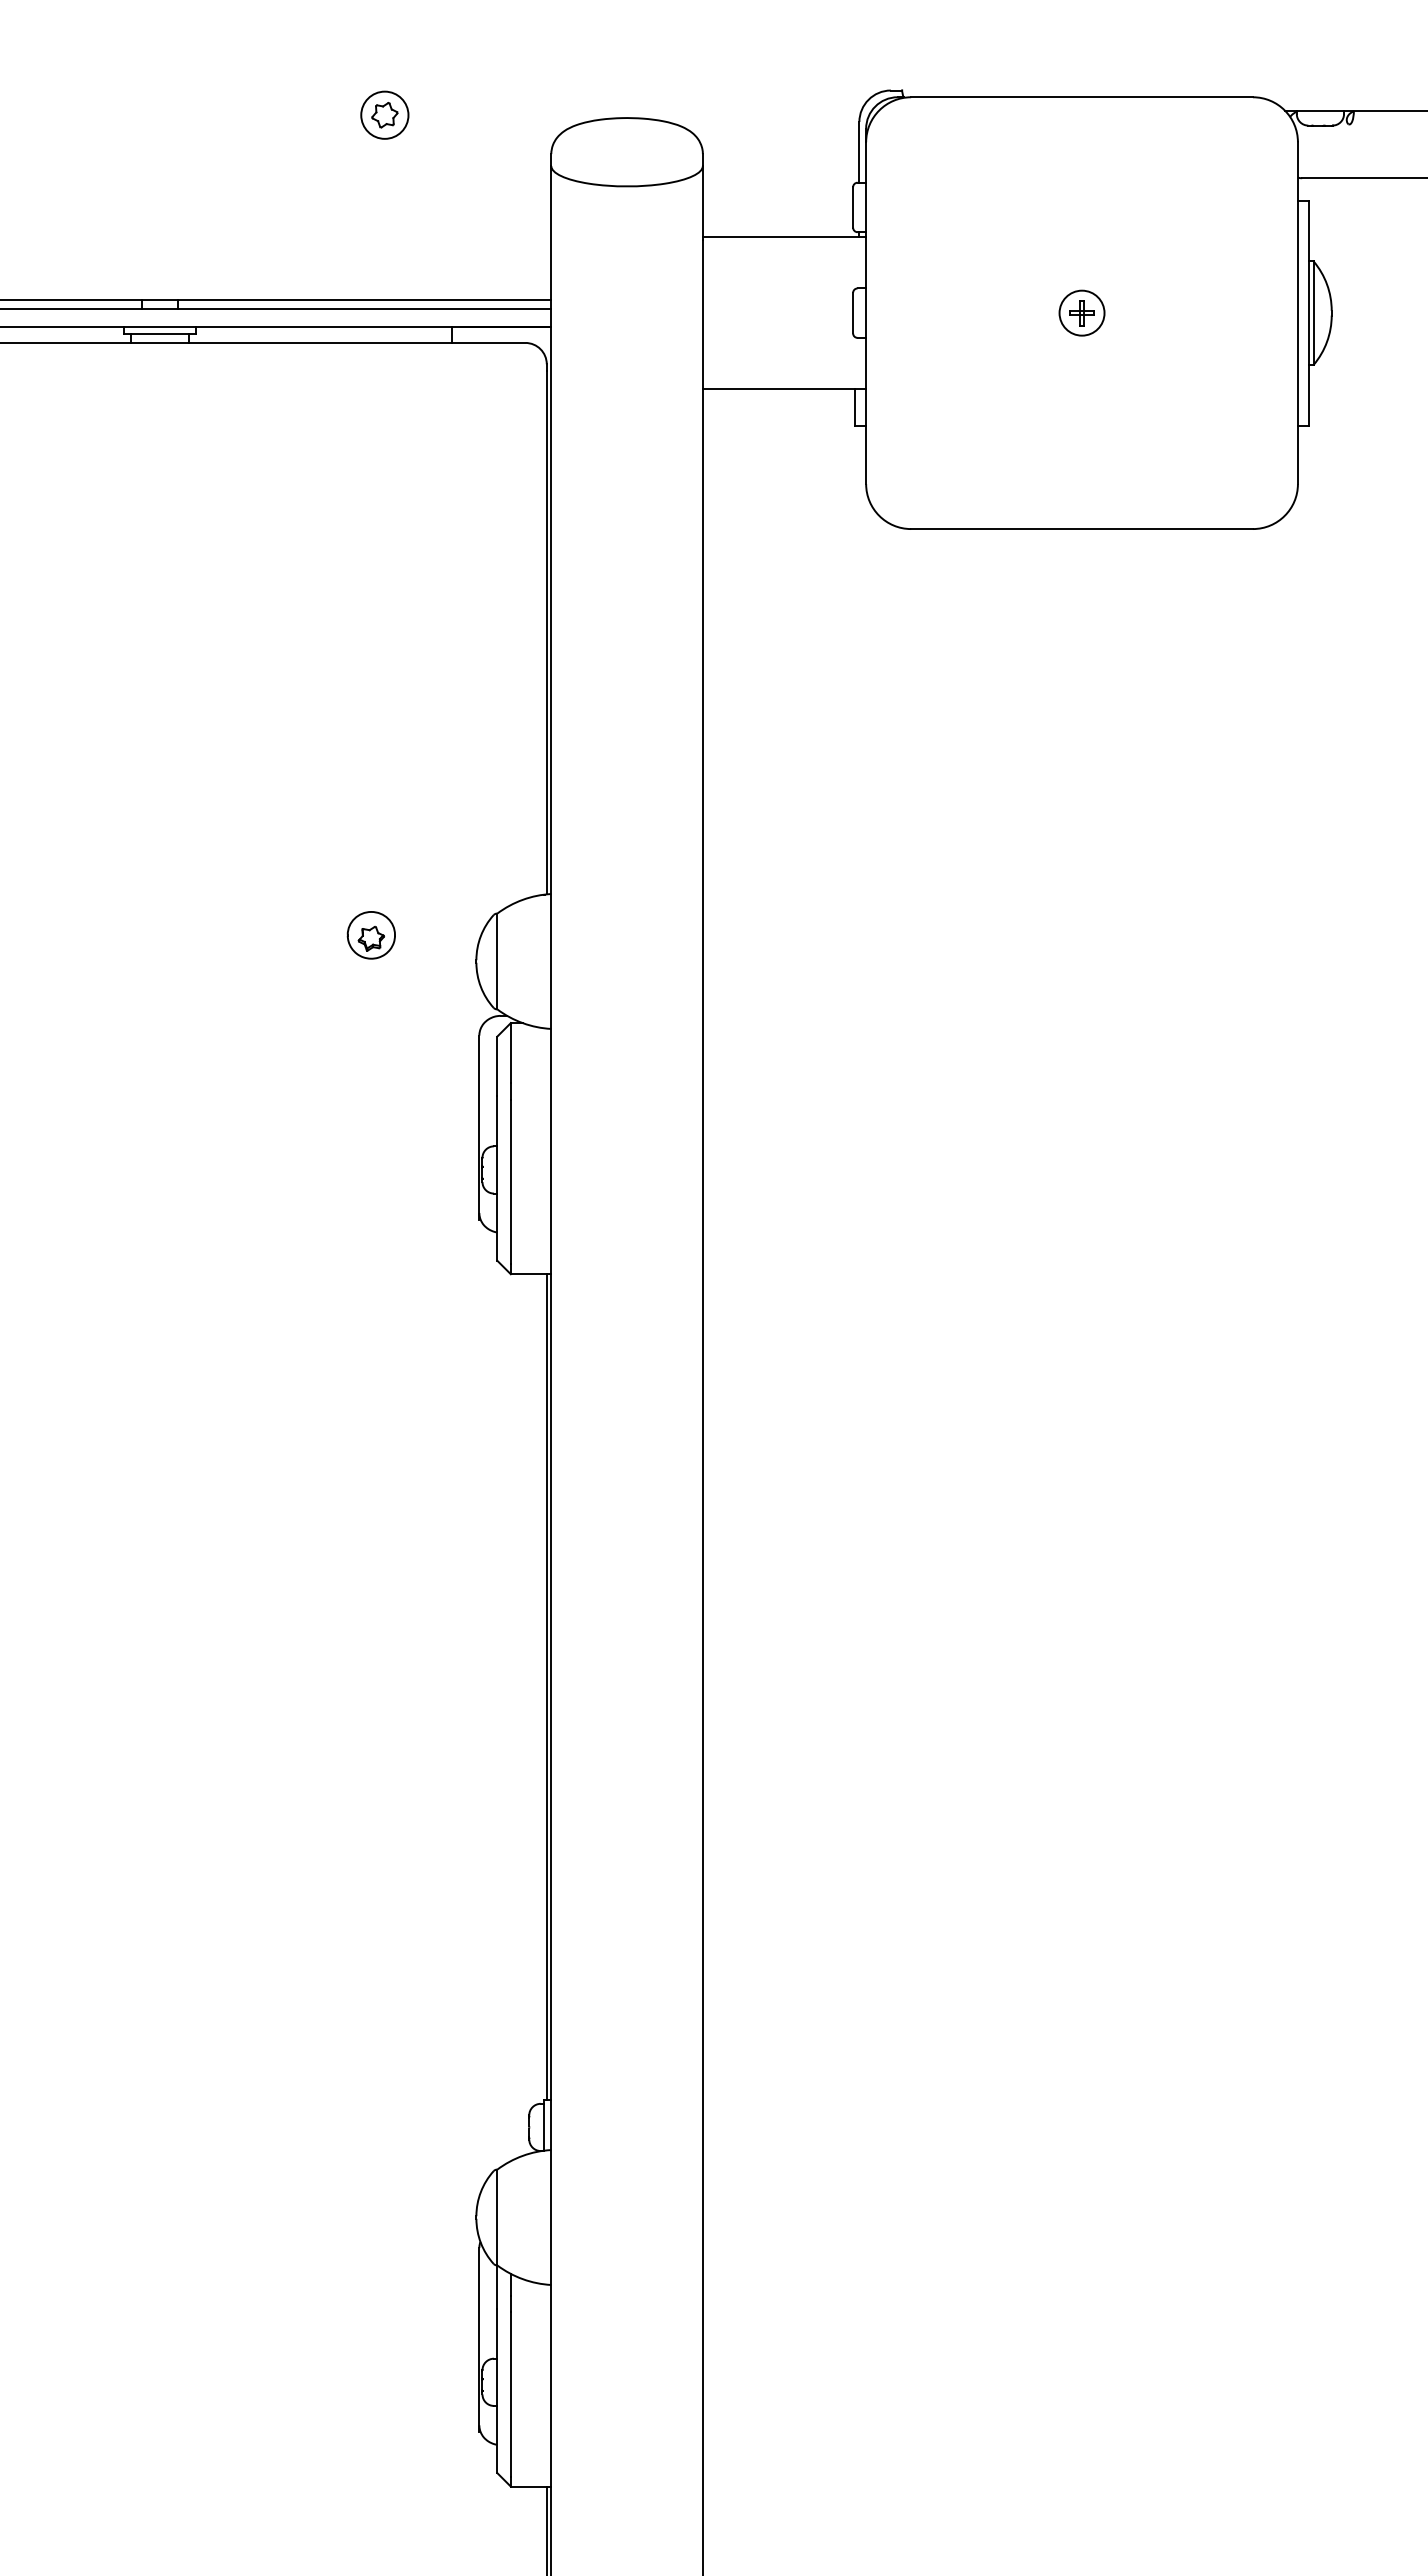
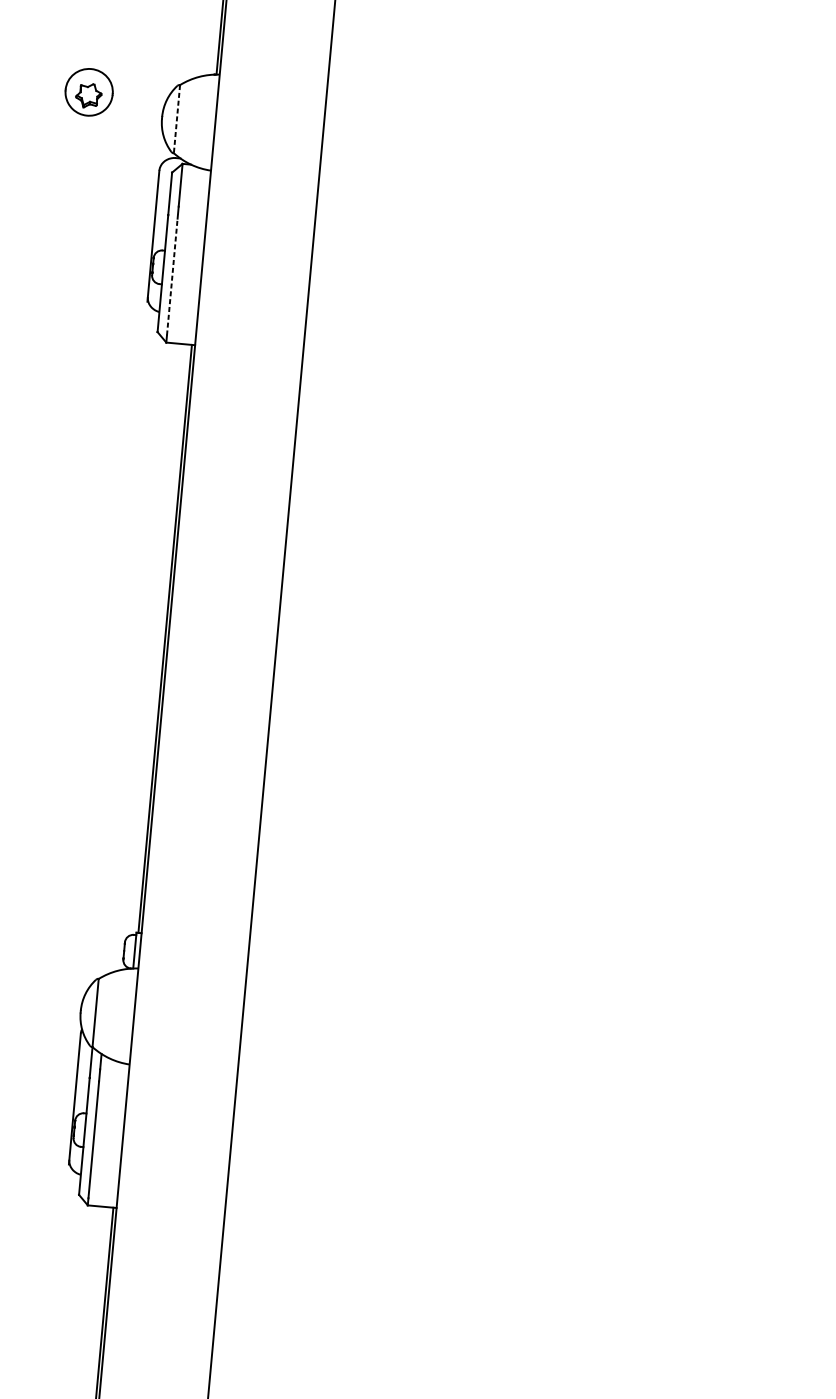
part: (370, 935) -> (88, 92), size x1.4
line: (497, 961) -> (177, 119), solid -> dashed
line: (510, 1181) -> (172, 276), solid -> dashed

